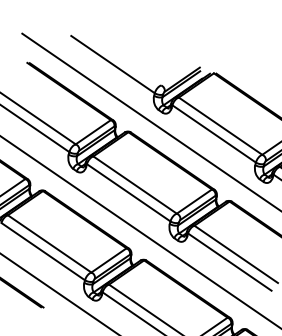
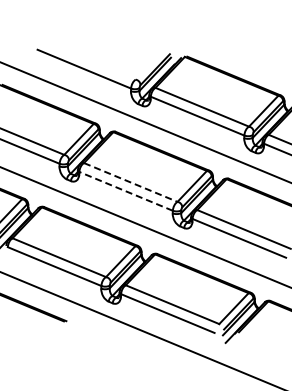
line: (134, 185) -> (130, 182), solid -> dashed
line: (129, 192) -> (126, 191), solid -> dashed

